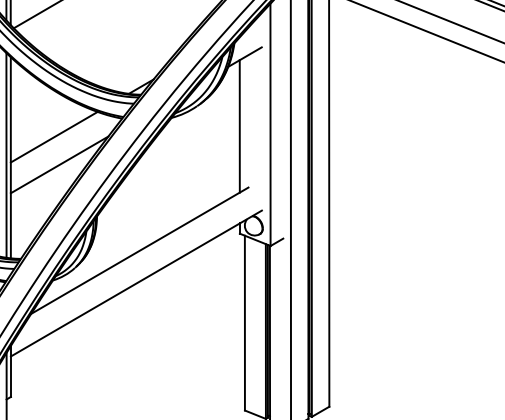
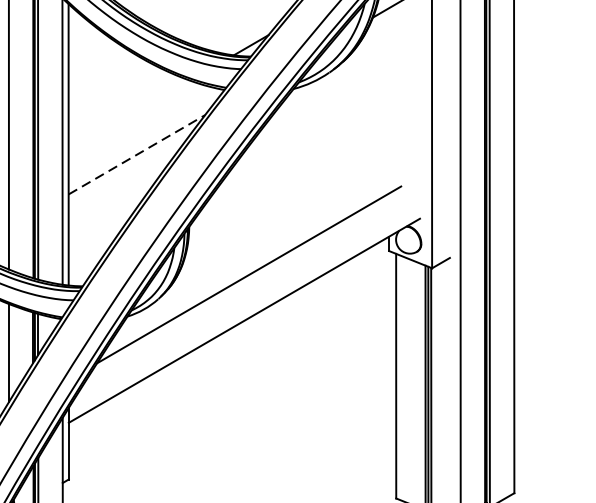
line: (239, 126) -> (388, 101), removed
line: (53, 136) -> (128, 115), removed
line: (60, 164) -> (138, 154), solid -> dashed

